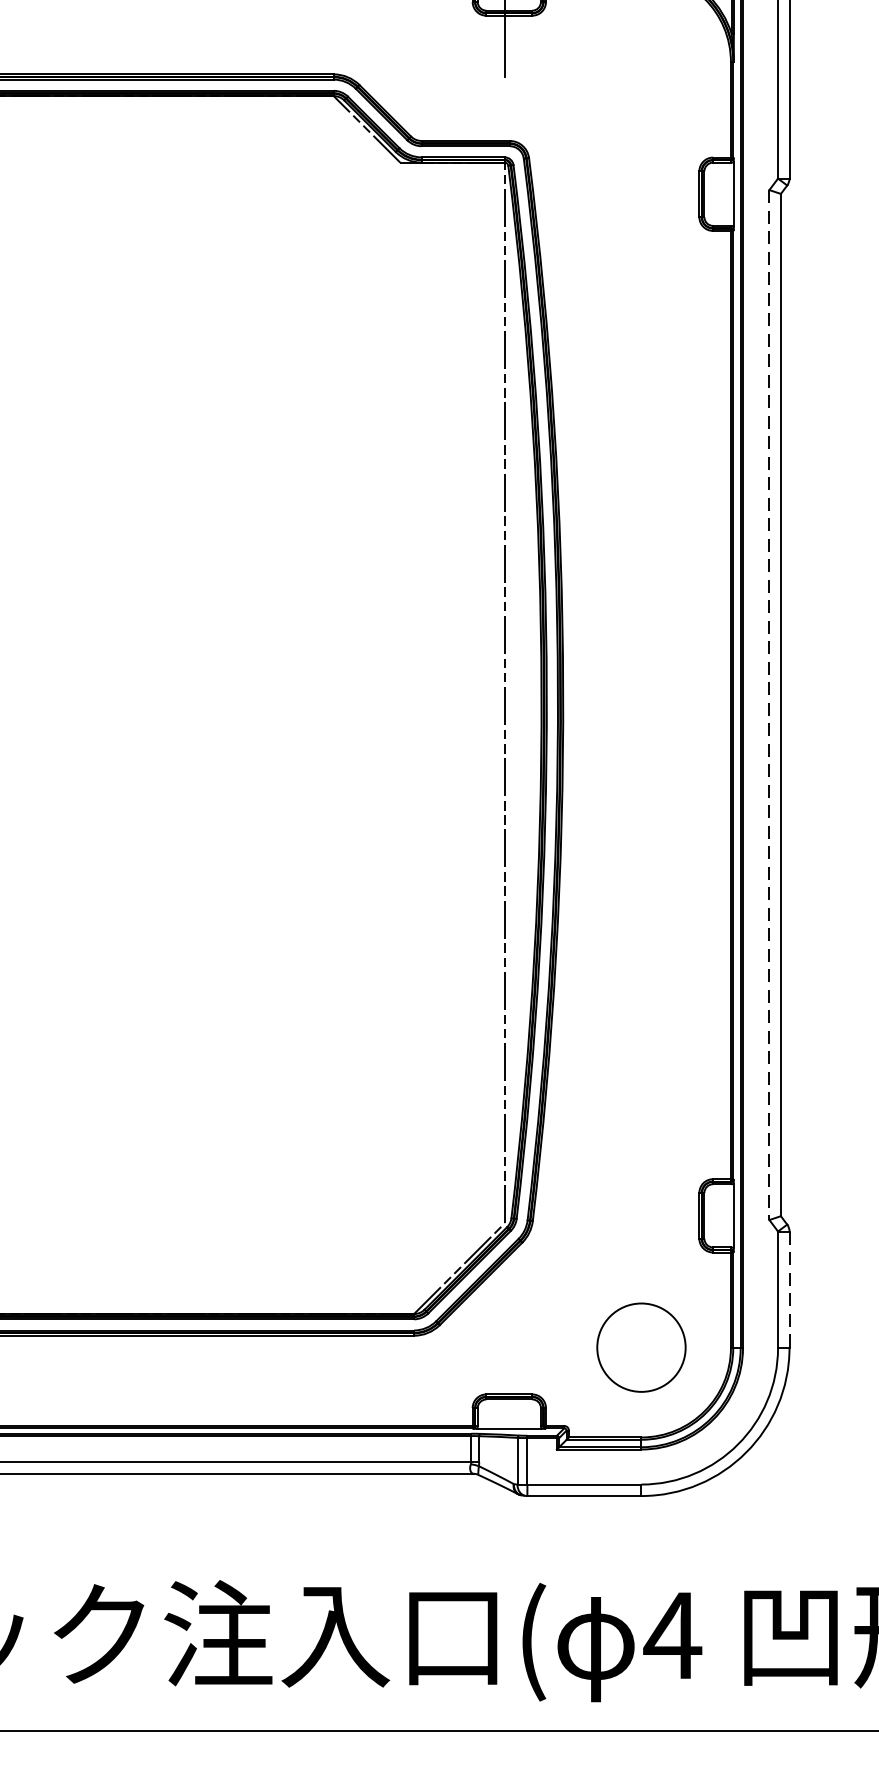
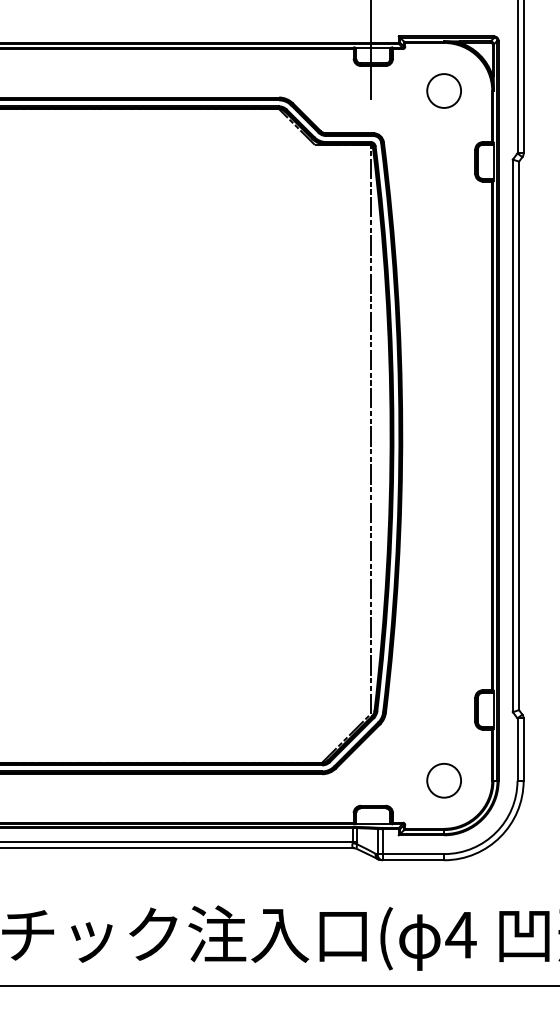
circle: (640, 61) -> (443, 90), added
line: (768, 706) -> (512, 436), dashed -> solid
line: (789, 1291) -> (523, 750), dashed -> solid
circle: (640, 1347) -> (443, 780), size x0.71

